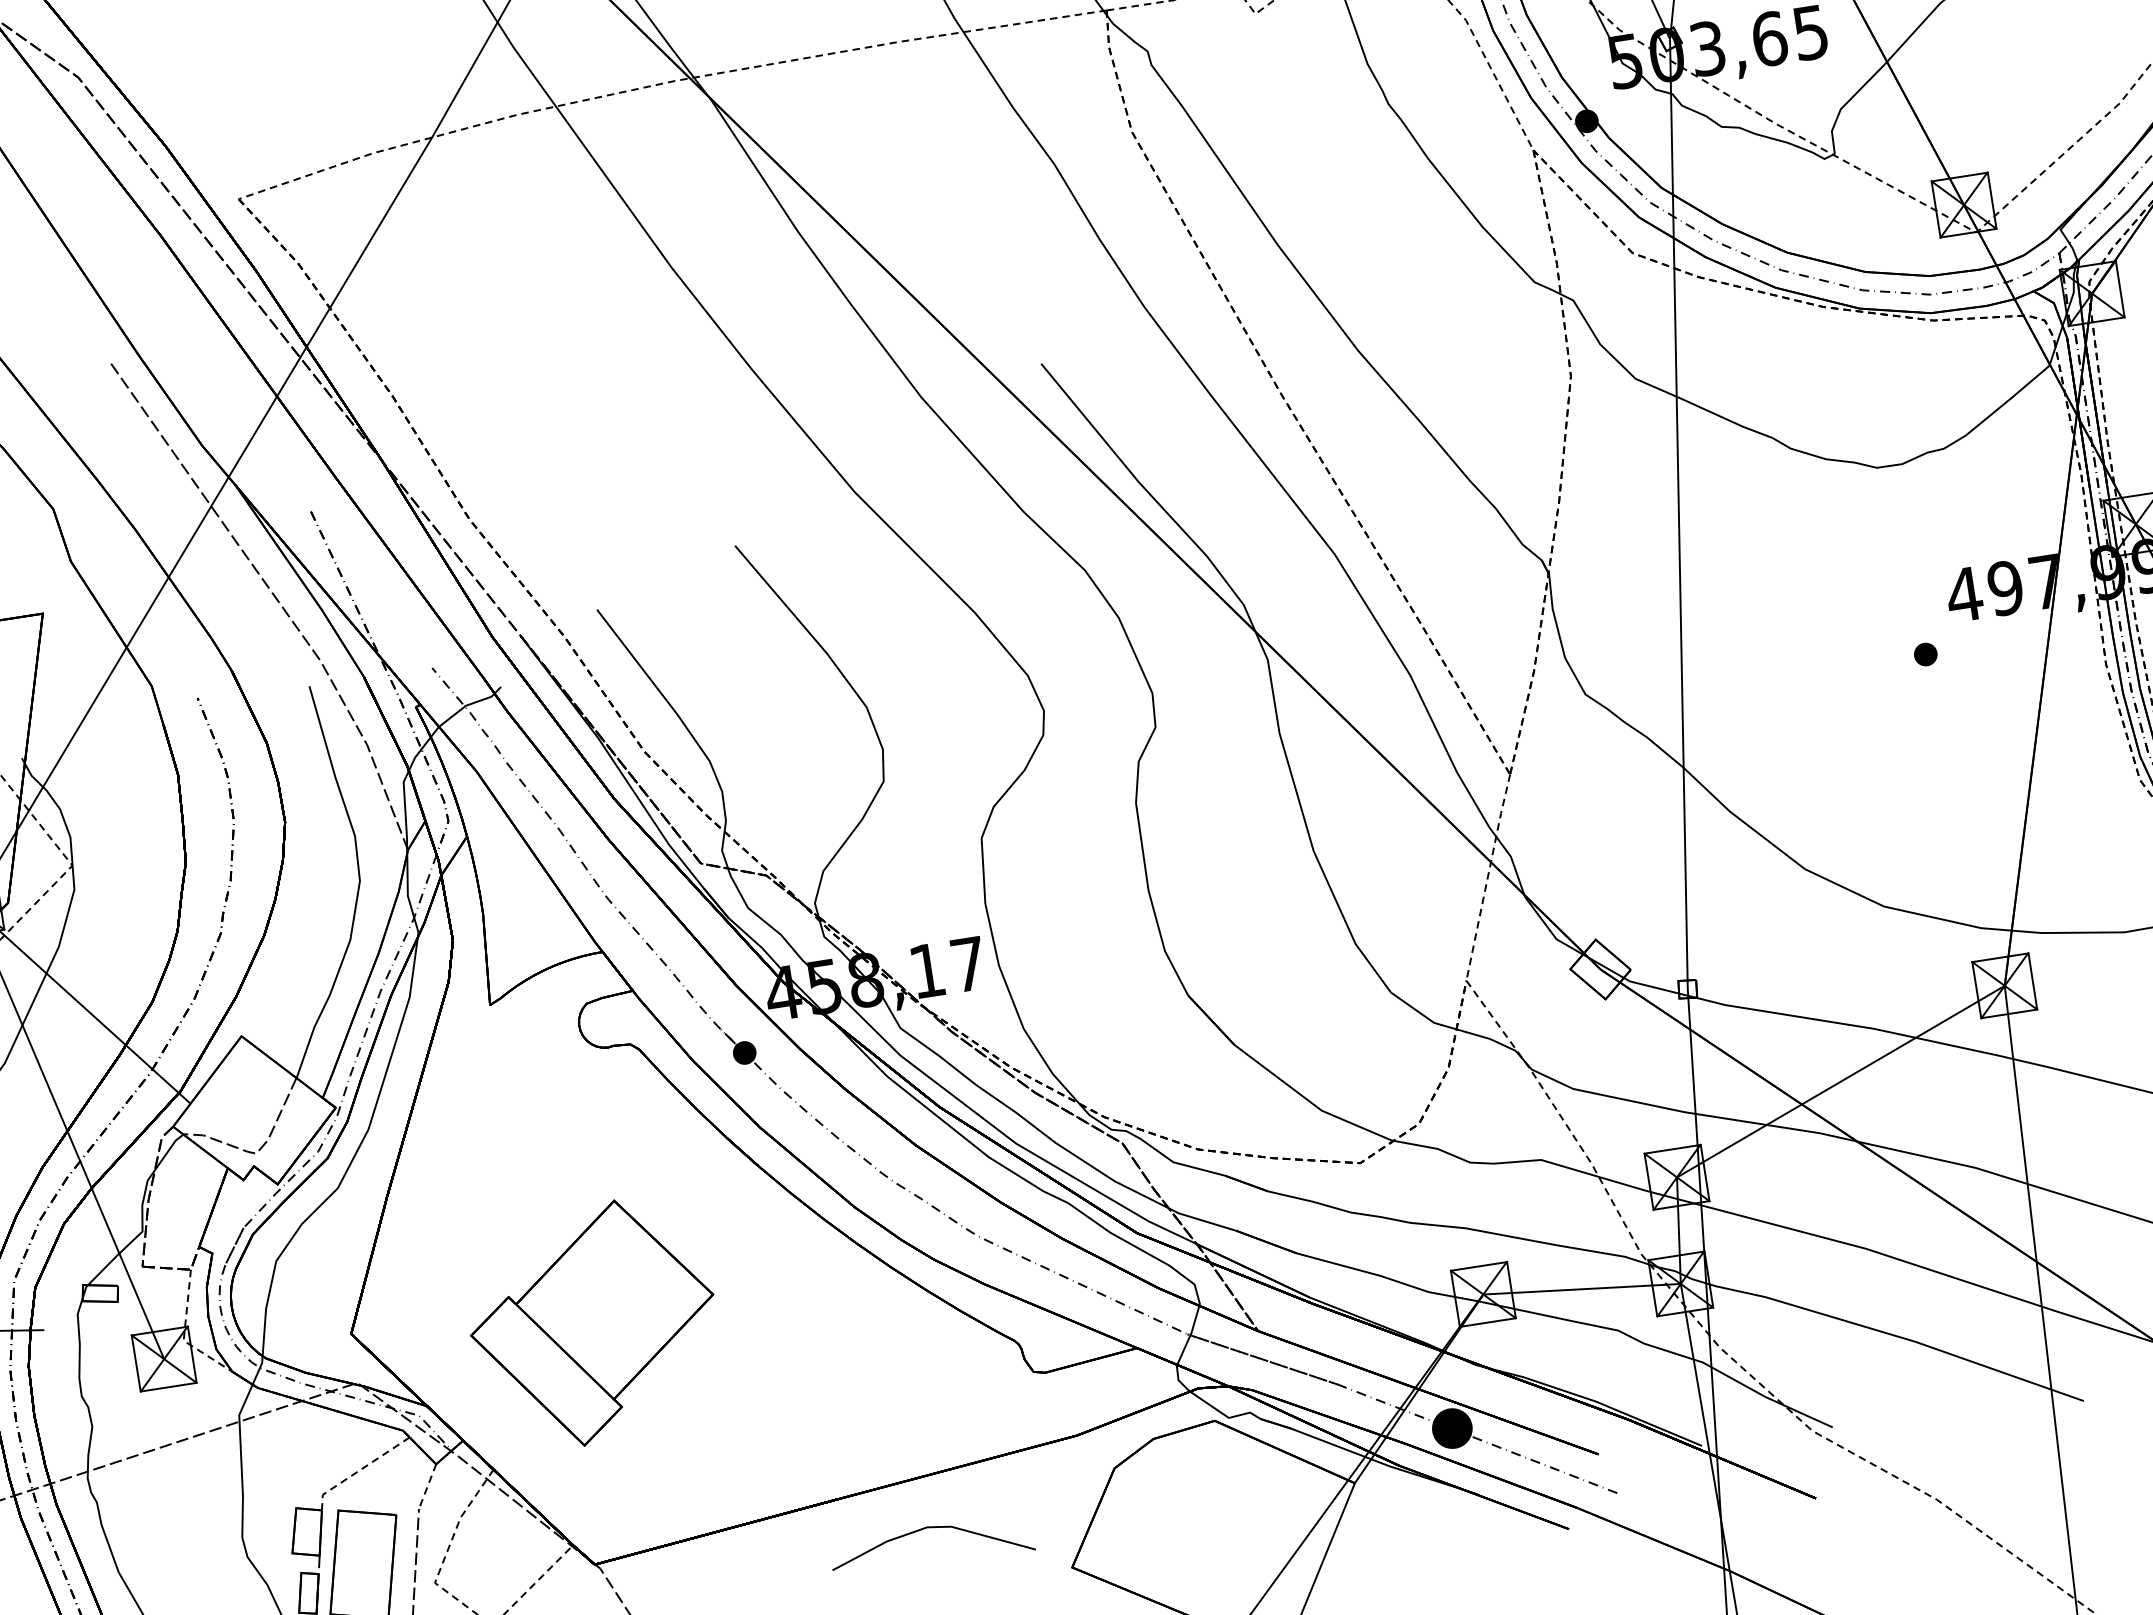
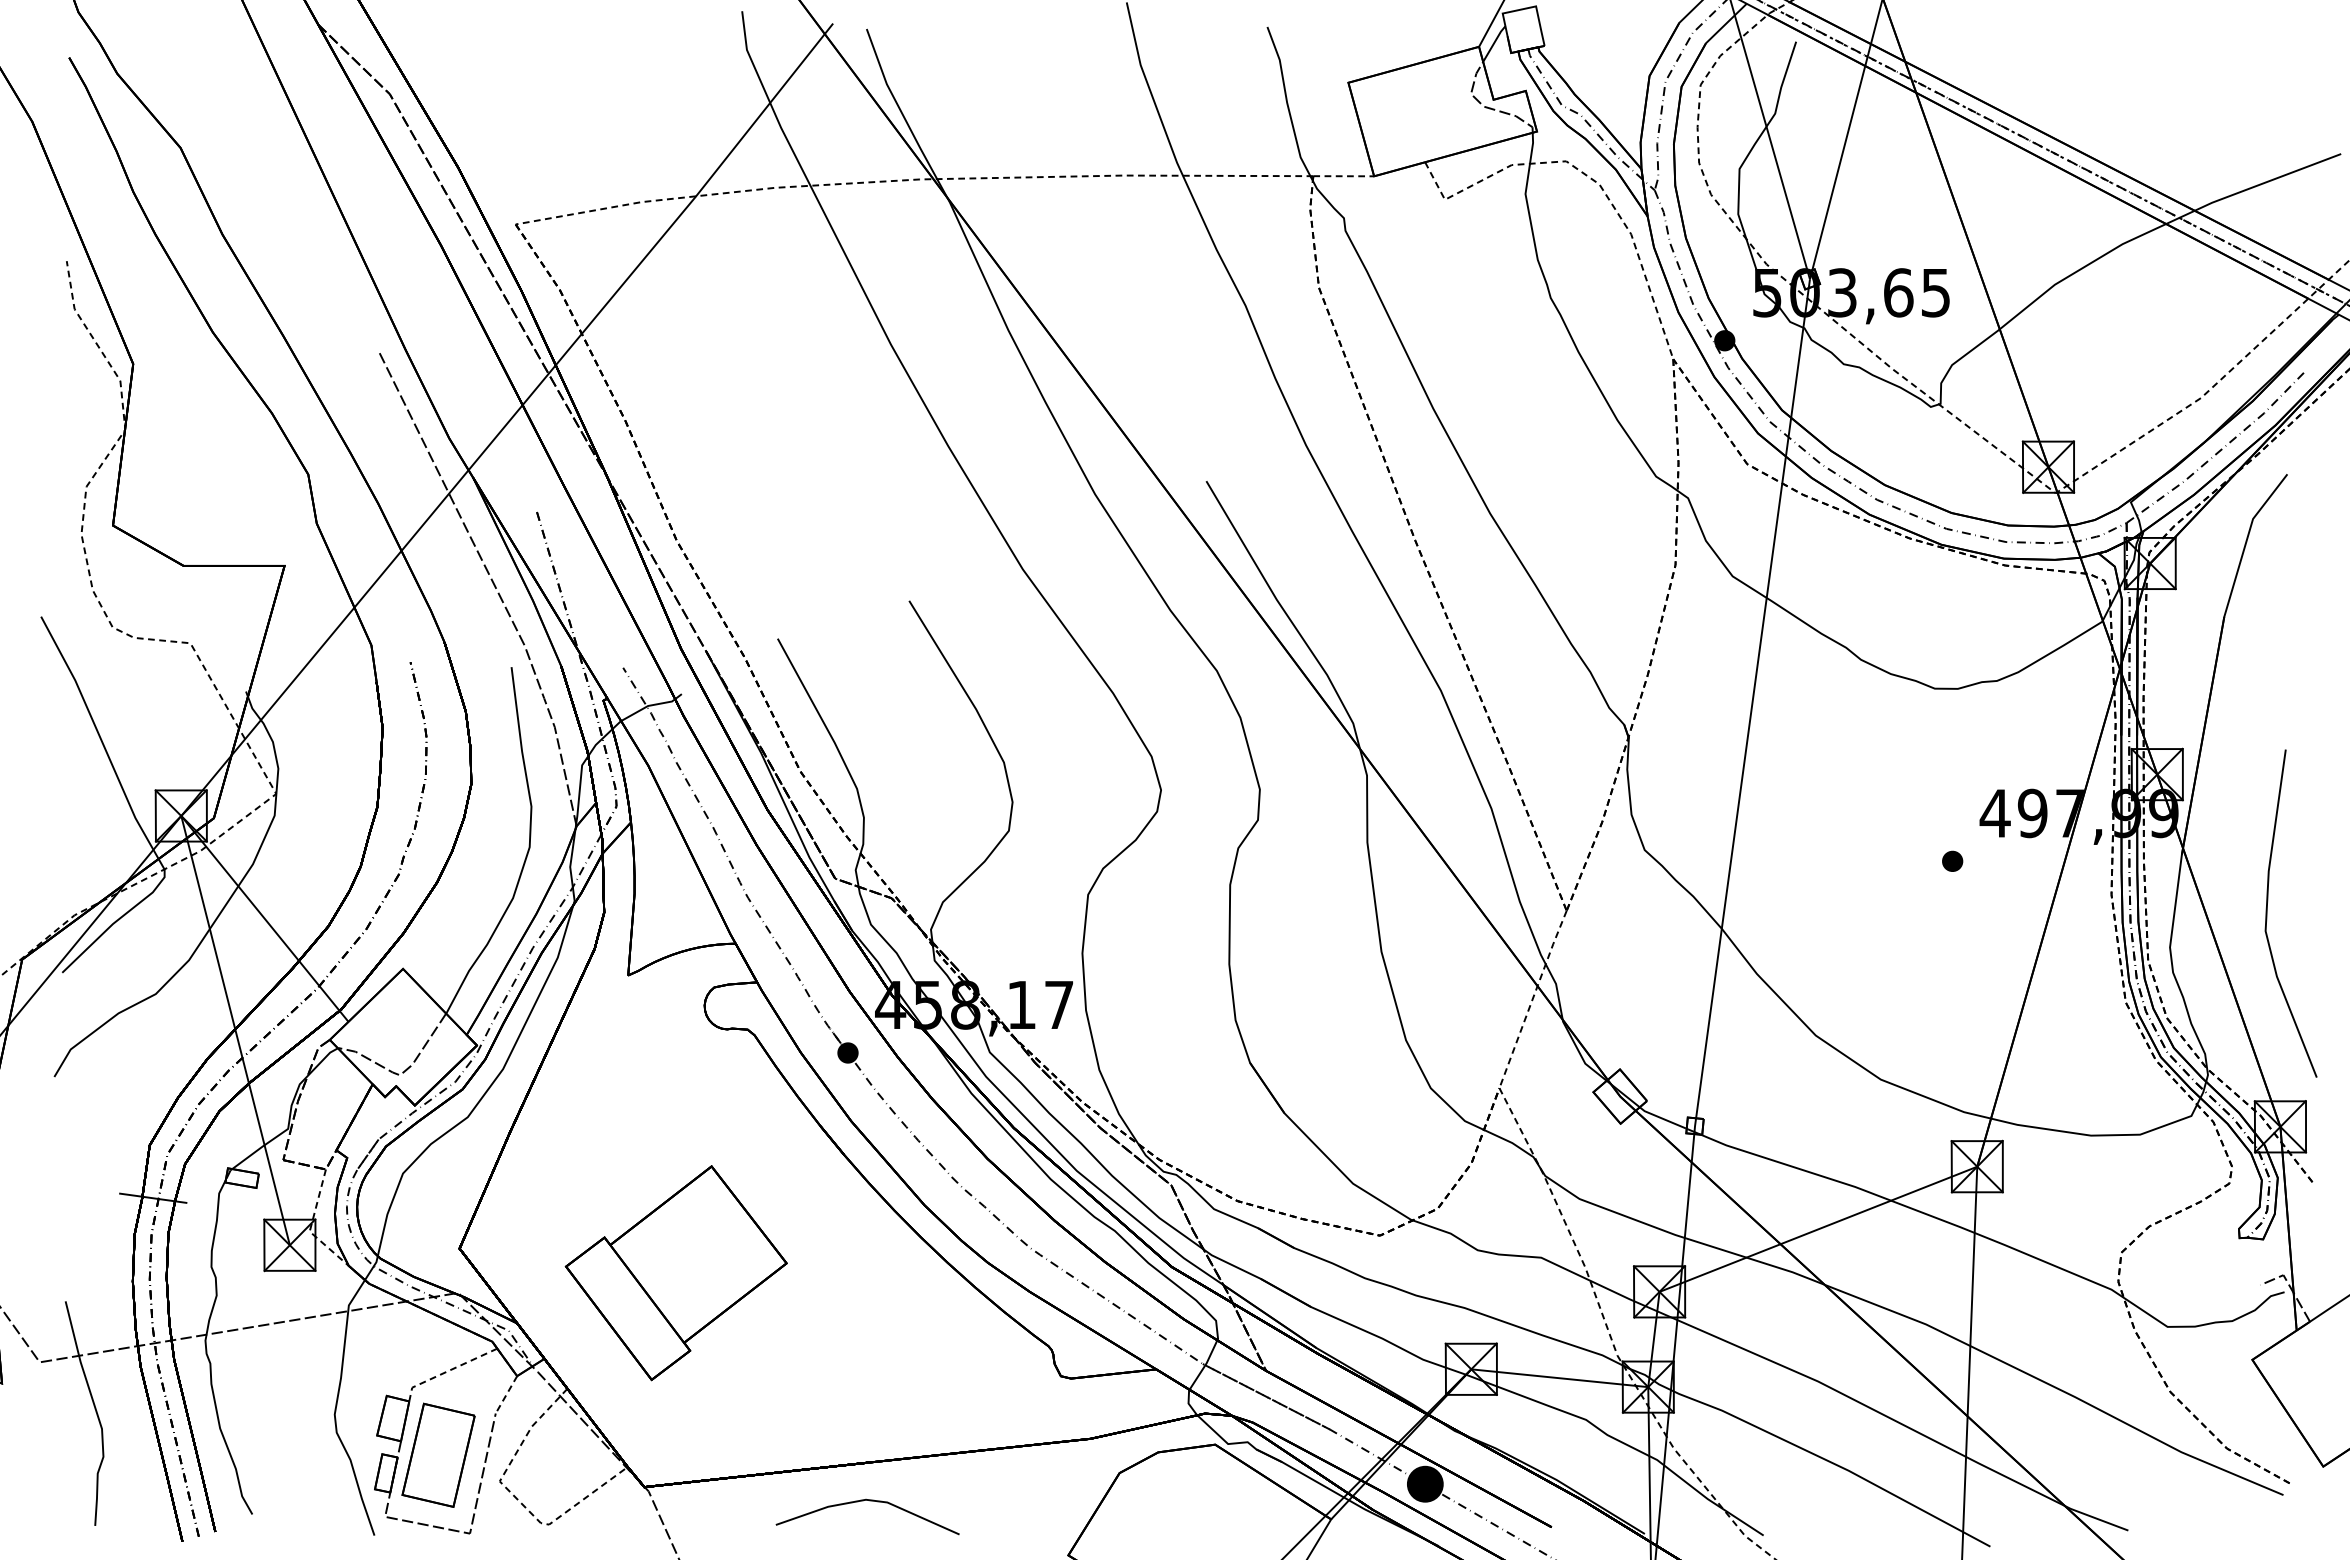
line: (931, 1528) -> (869, 1501), moved

